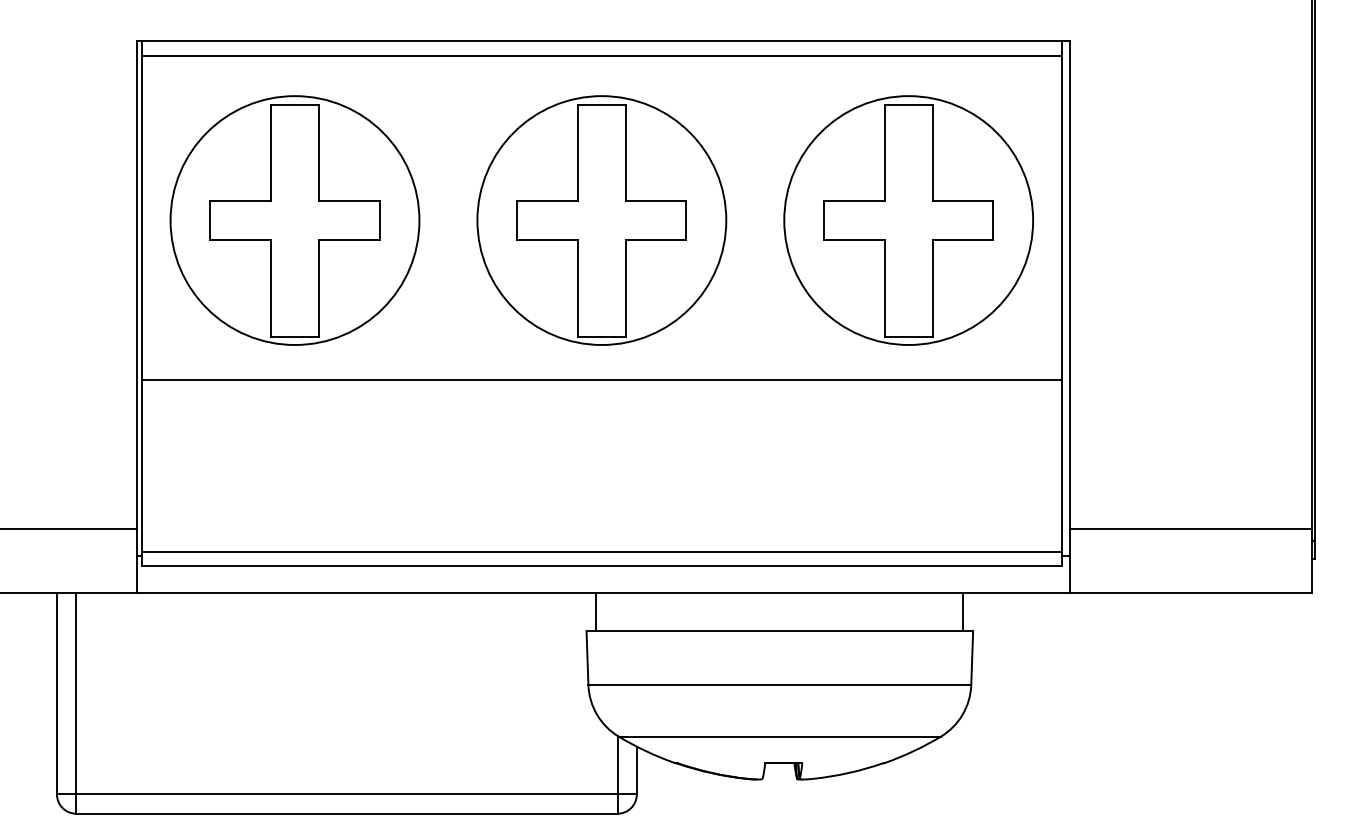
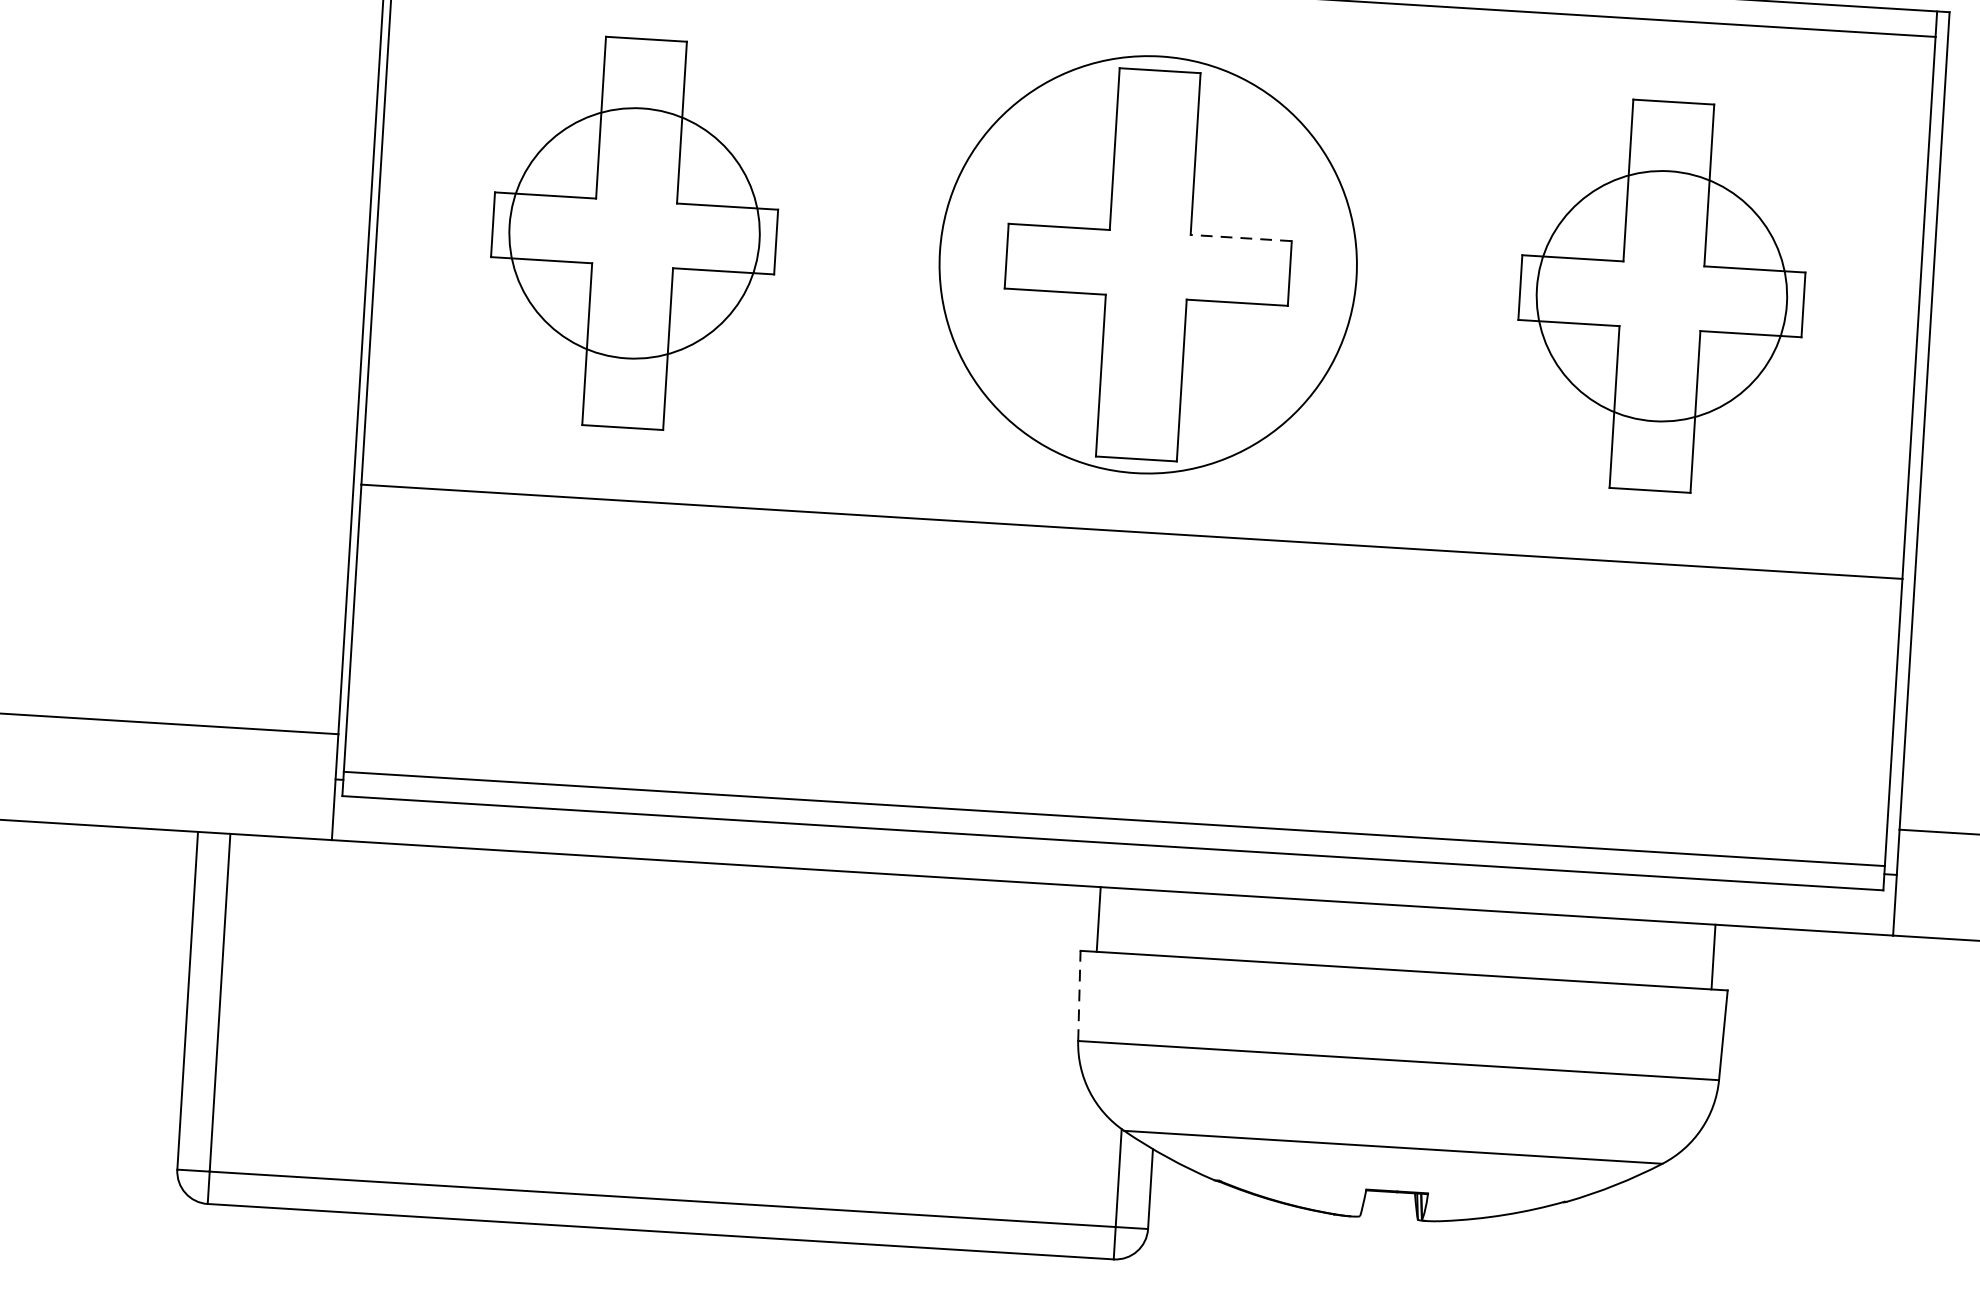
line: (655, 201) -> (1239, 238), solid -> dashed
circle: (294, 220) -> (633, 233), size x0.6
circle: (908, 220) -> (1661, 296), size x0.6
line: (587, 658) -> (1079, 996), solid -> dashed

